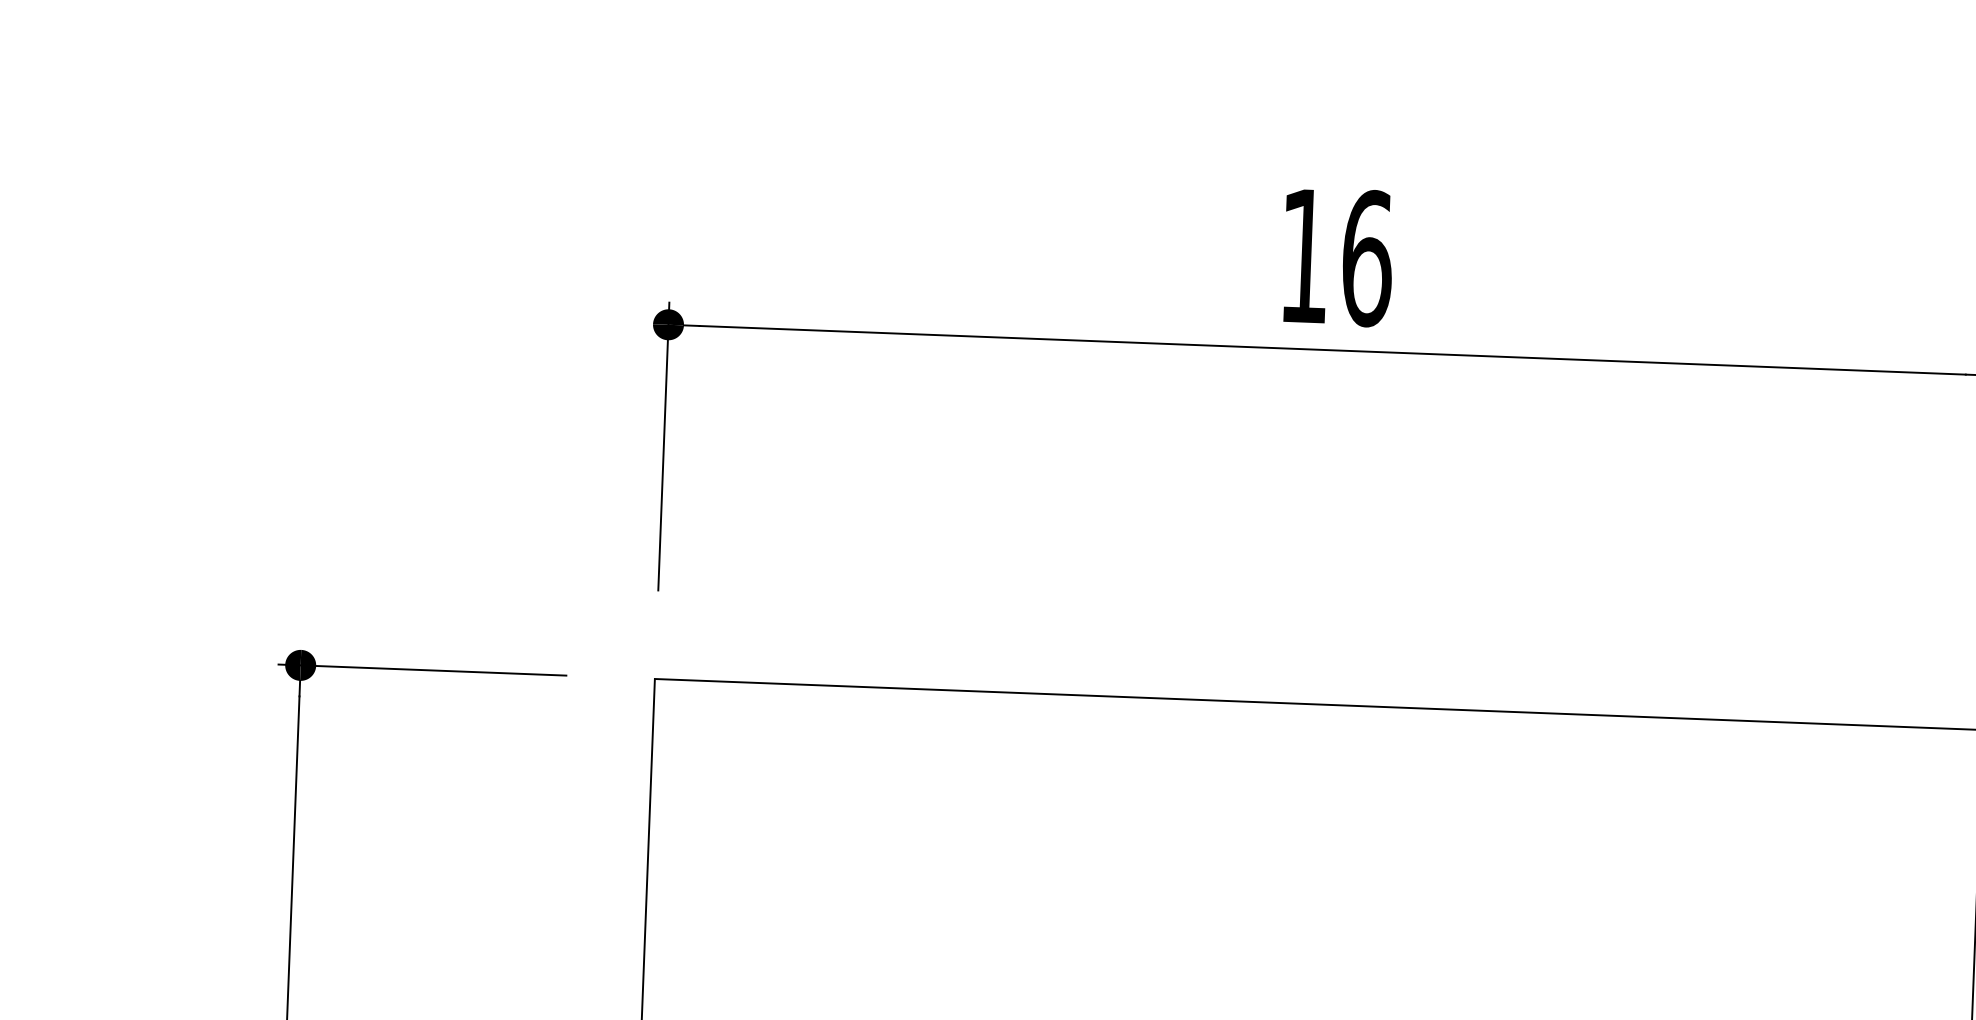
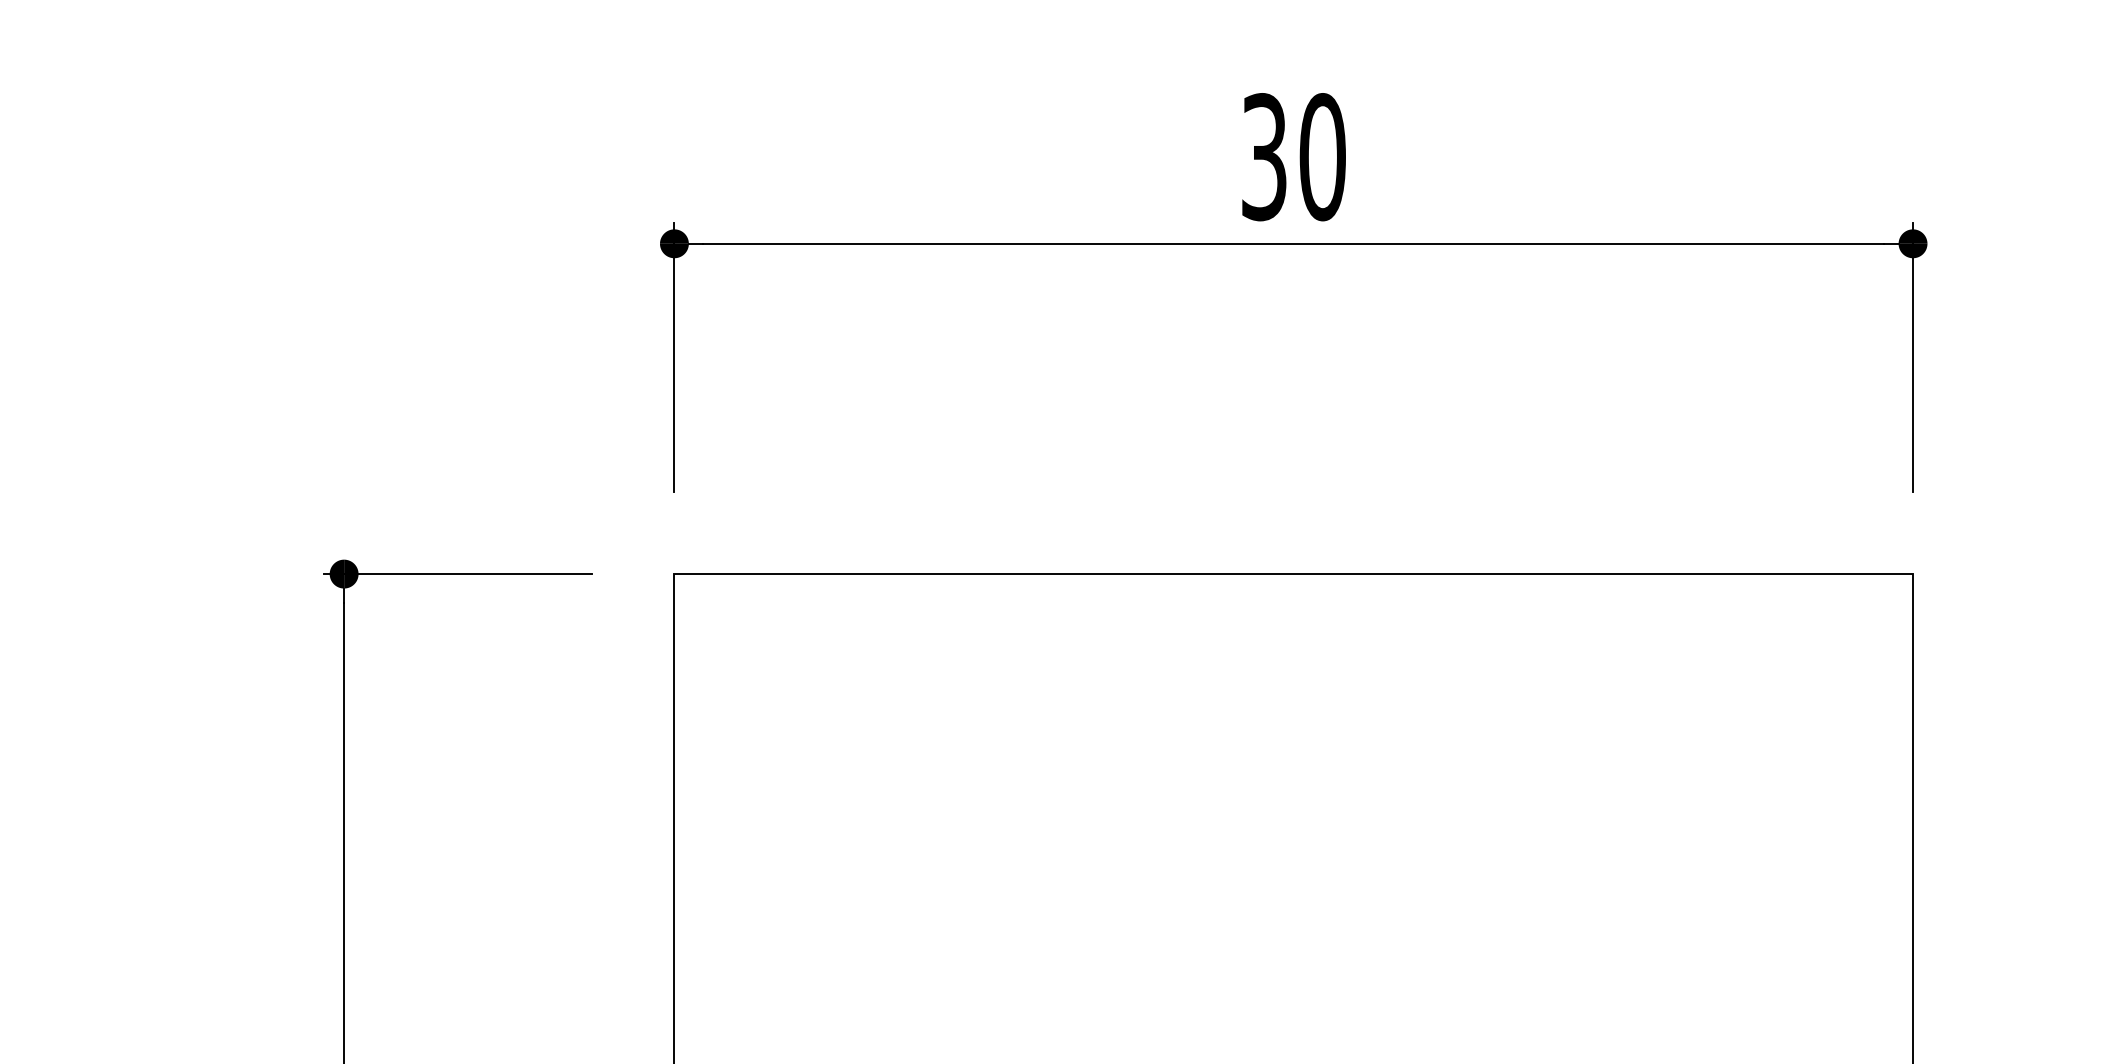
text: (1337, 257) -> (1294, 157), 16 -> 30

